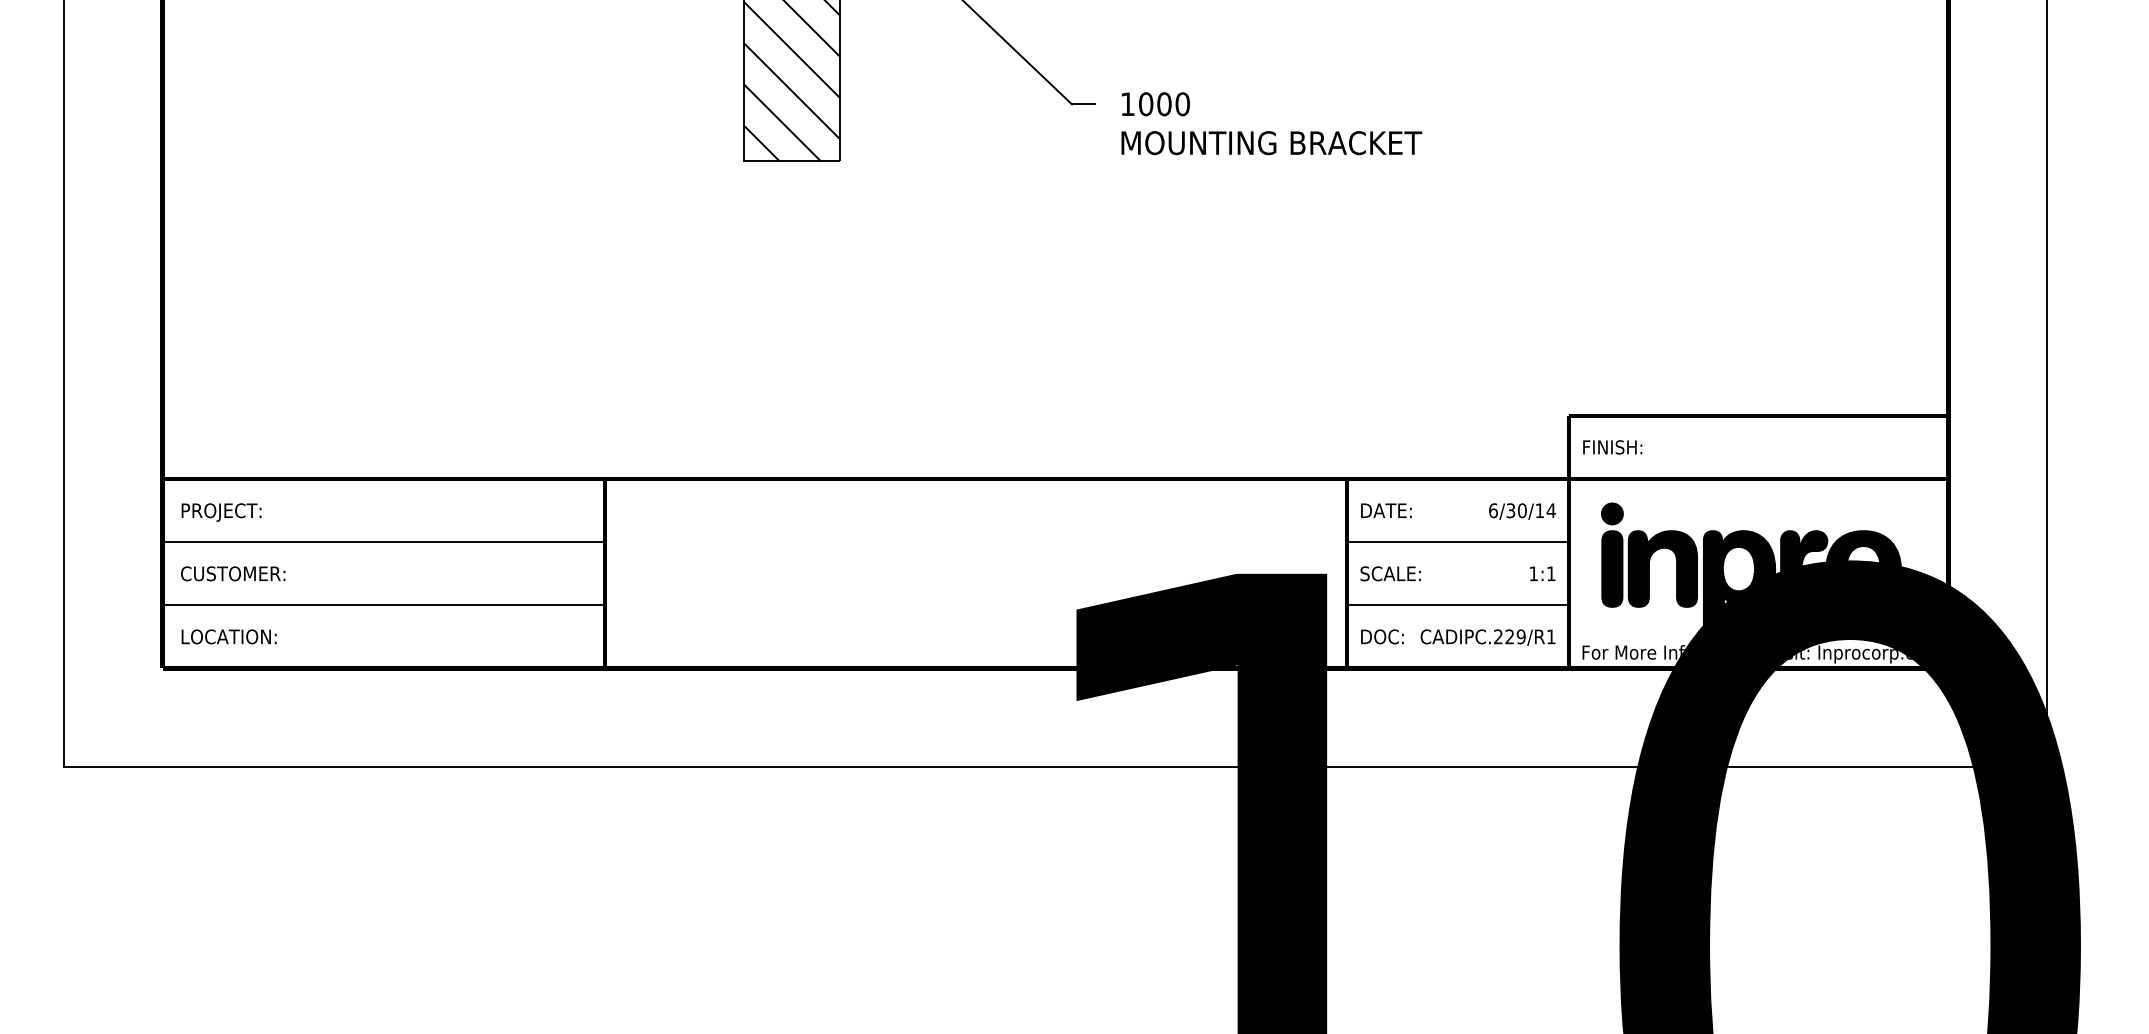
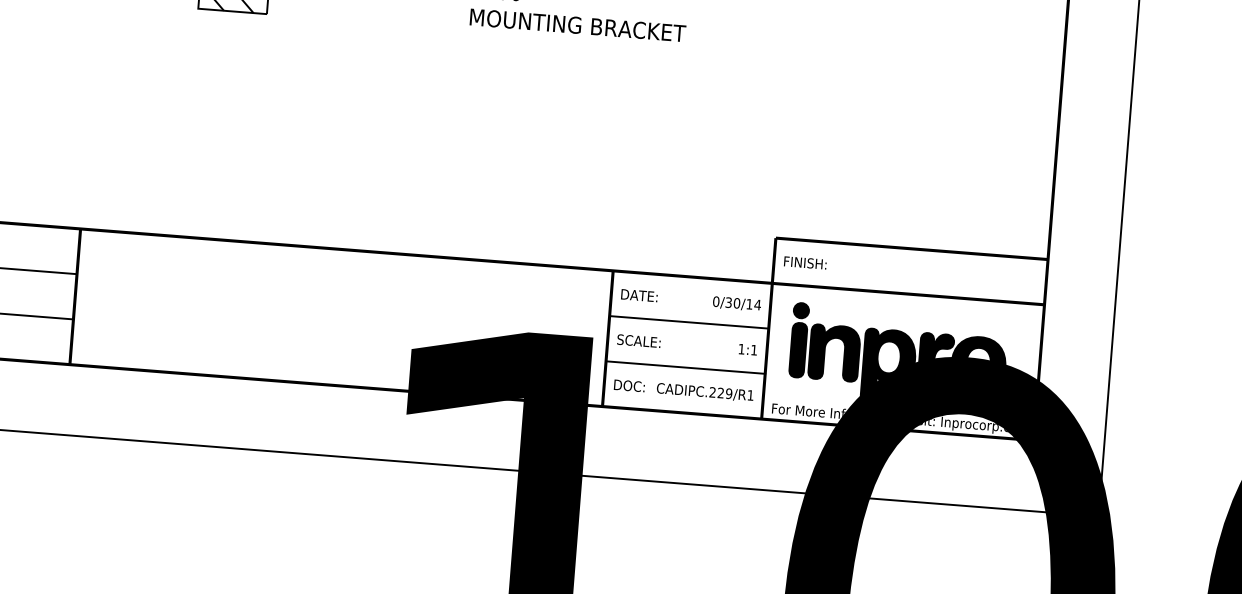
text: (1493, 510) -> (716, 301), 6/30/14 -> 0/30/14

